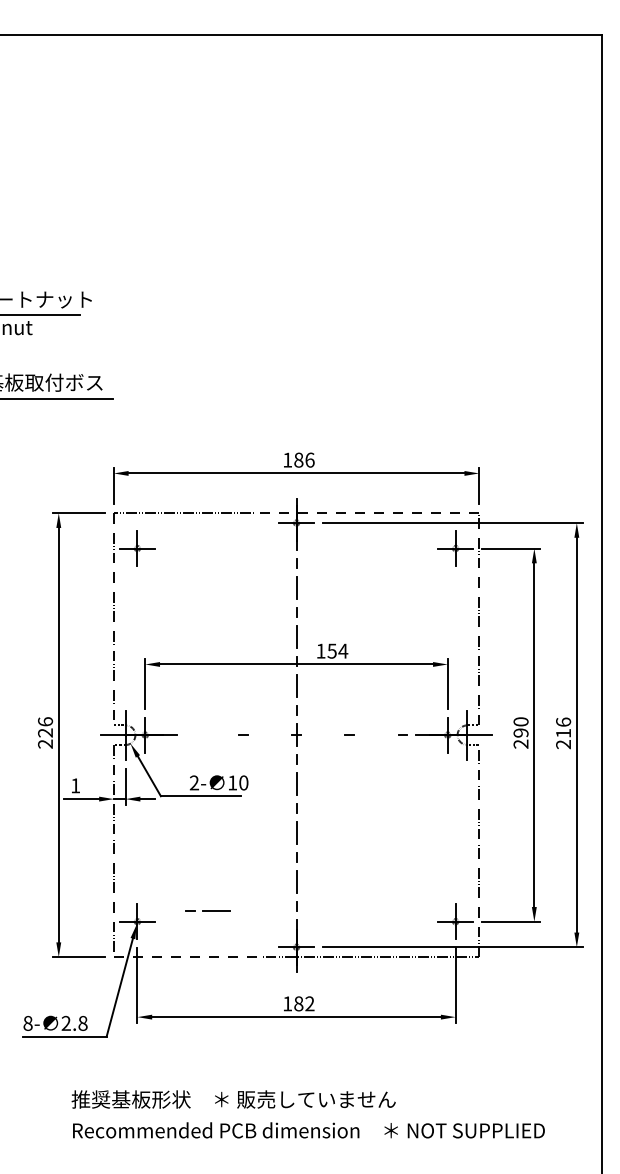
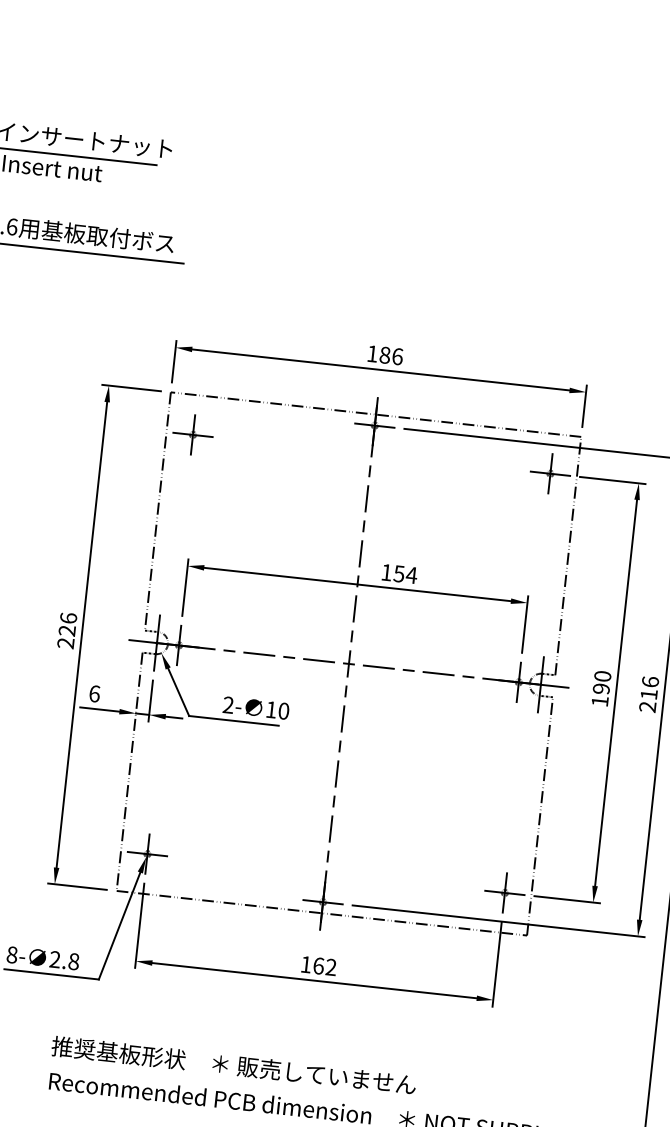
line: (322, 734) -> (378, 666), added
line: (269, 735) -> (318, 661), added
line: (375, 735) -> (437, 673), added
text: (520, 743) -> (599, 700), 290 -> 190
text: (75, 785) -> (94, 693), 1 -> 6
line: (207, 910) -> (249, 652), moved
text: (298, 1003) -> (318, 965), 182 -> 162

